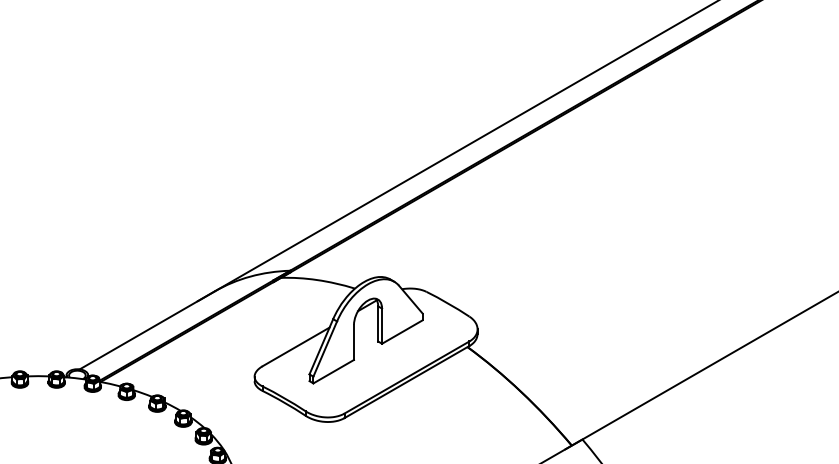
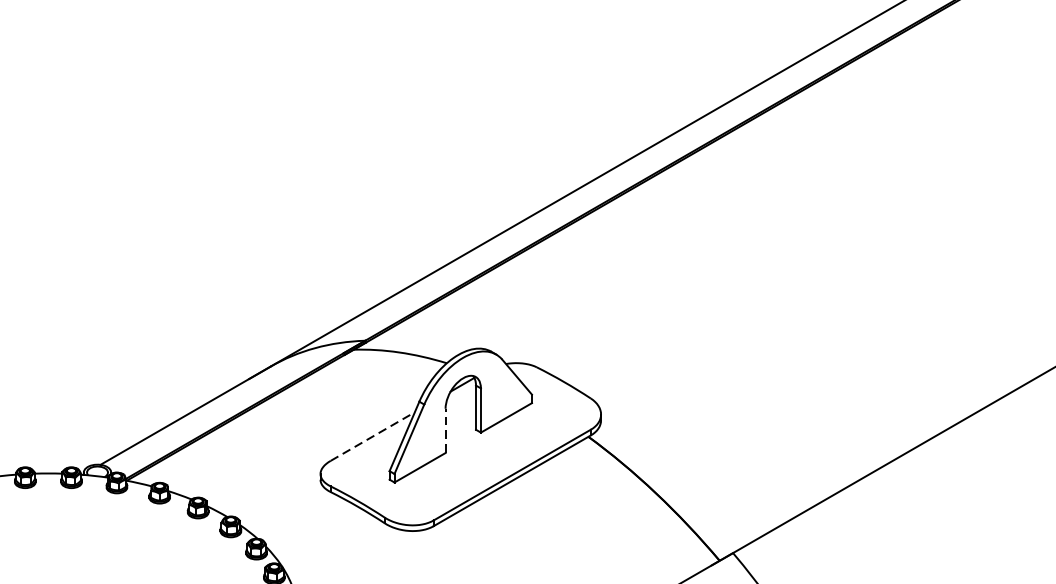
line: (354, 342) -> (446, 431), solid -> dashed
line: (296, 346) -> (373, 436), solid -> dashed

